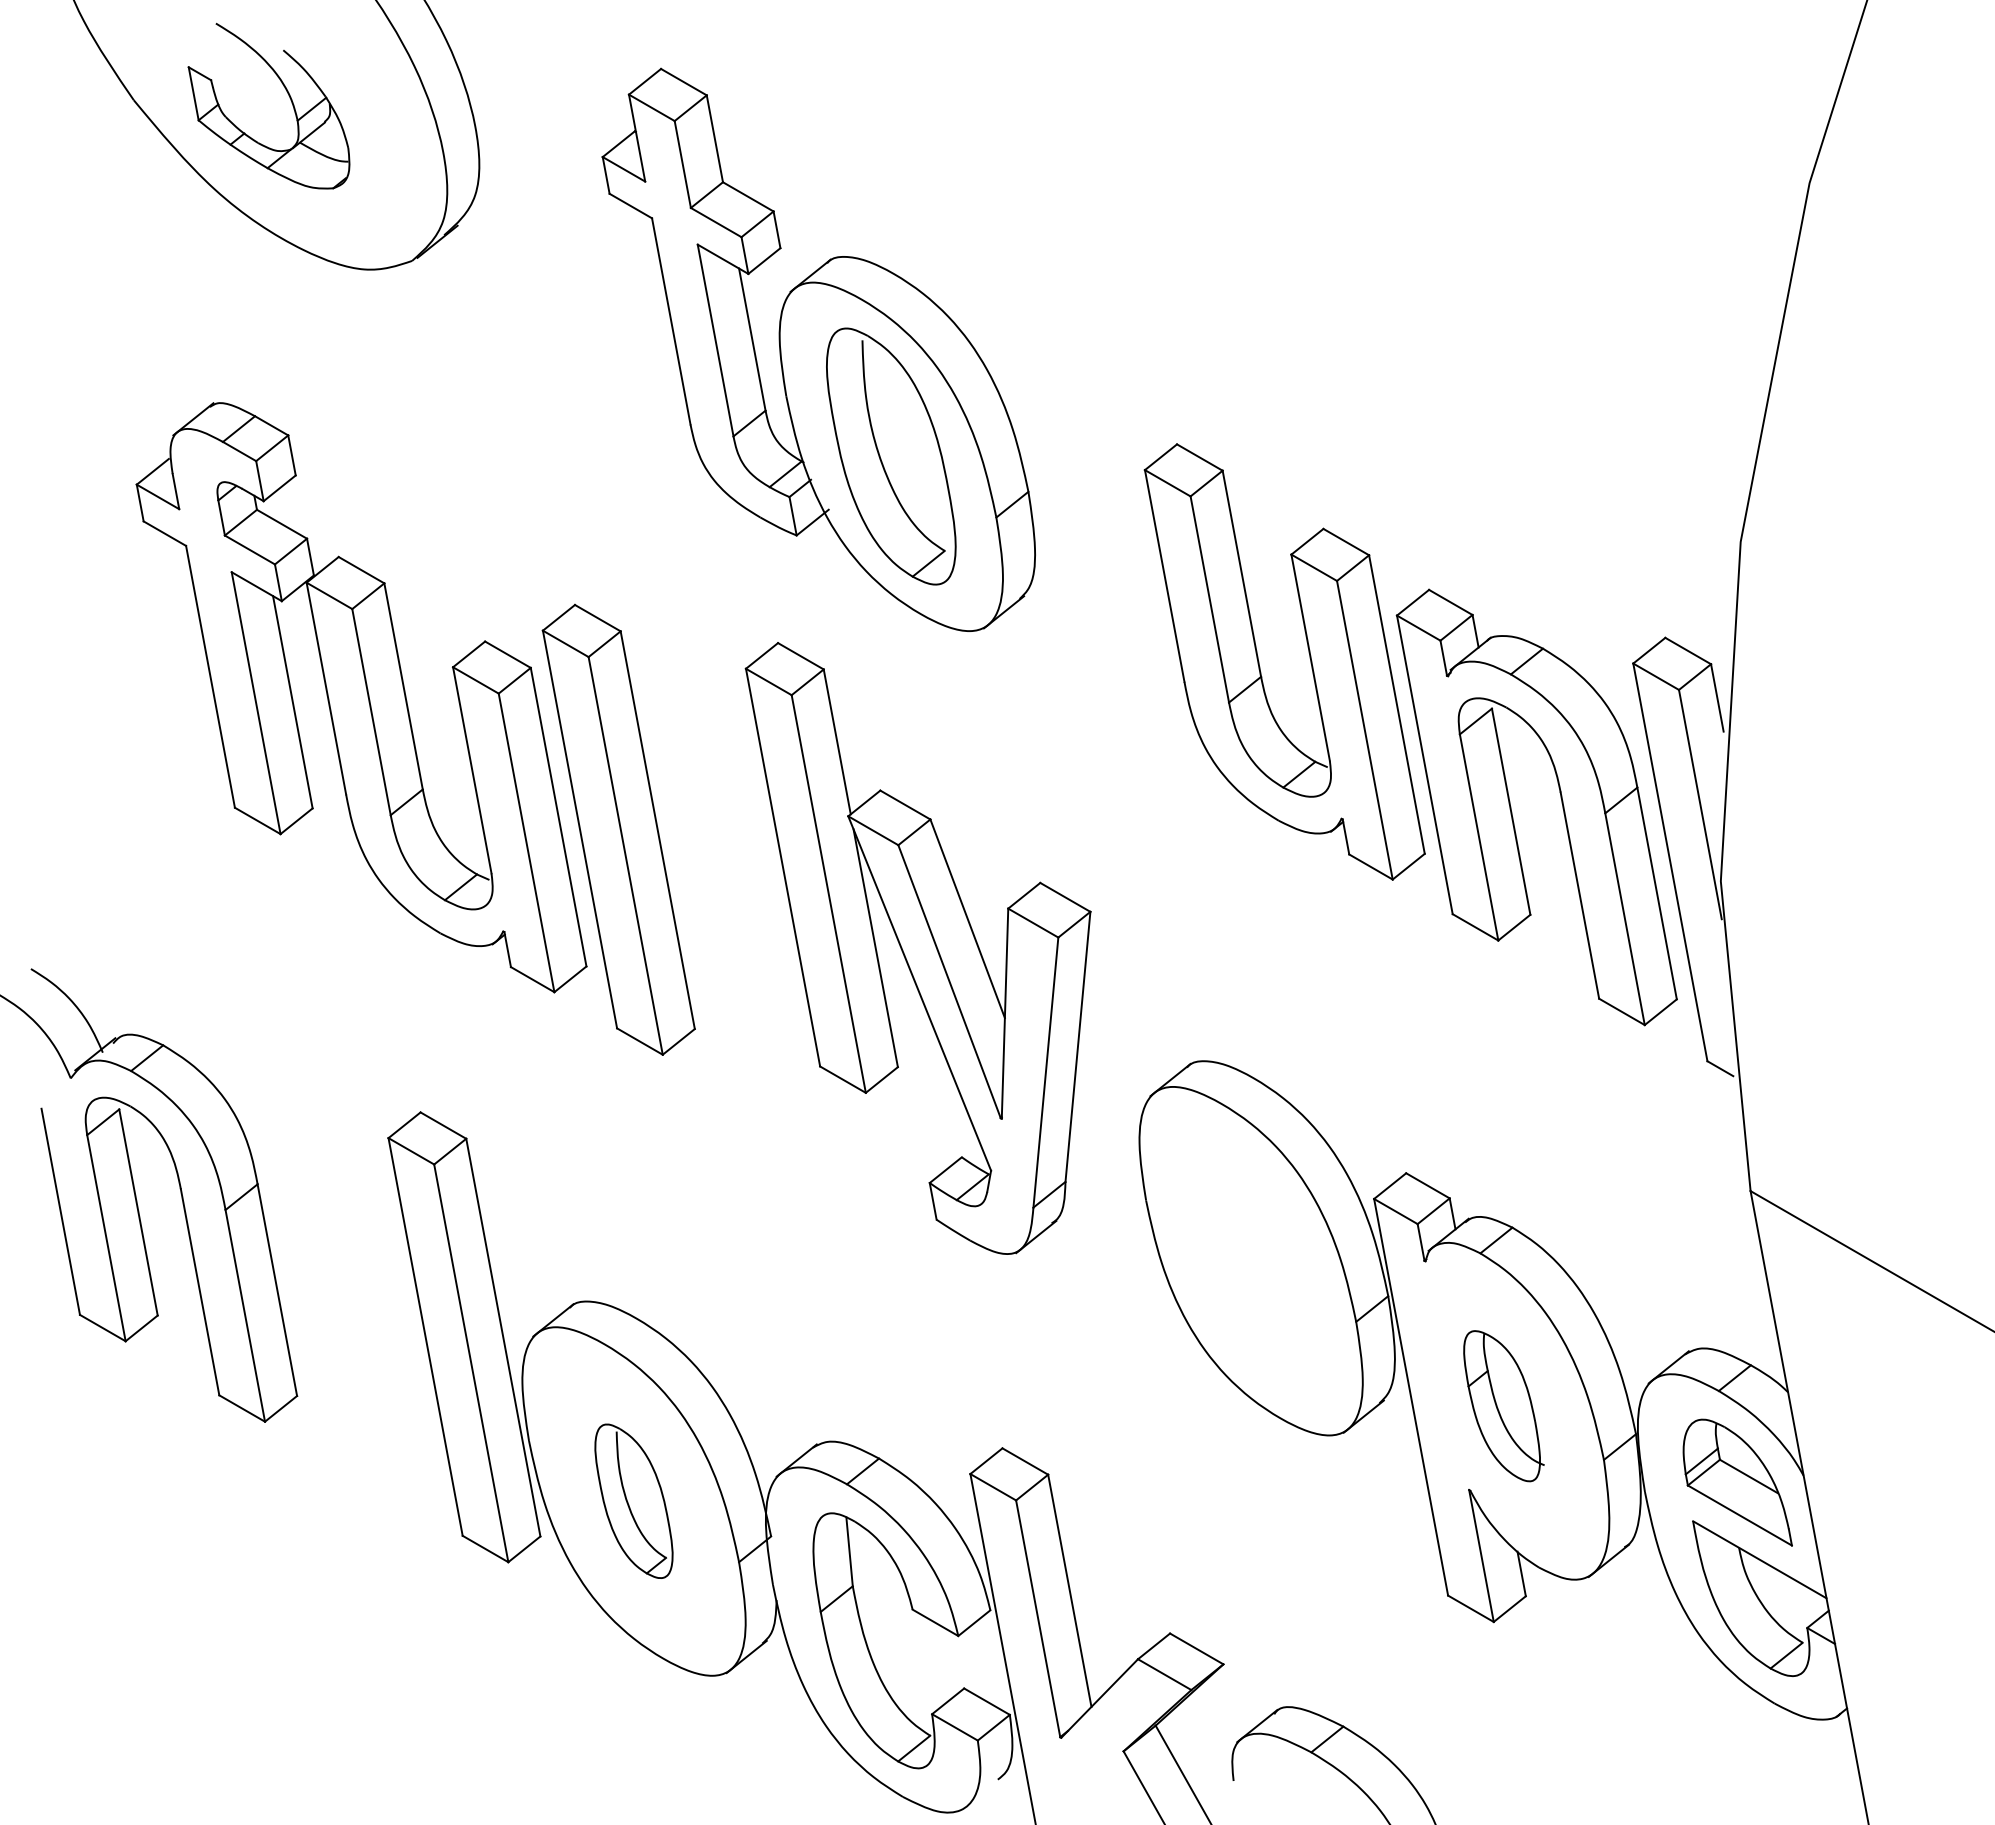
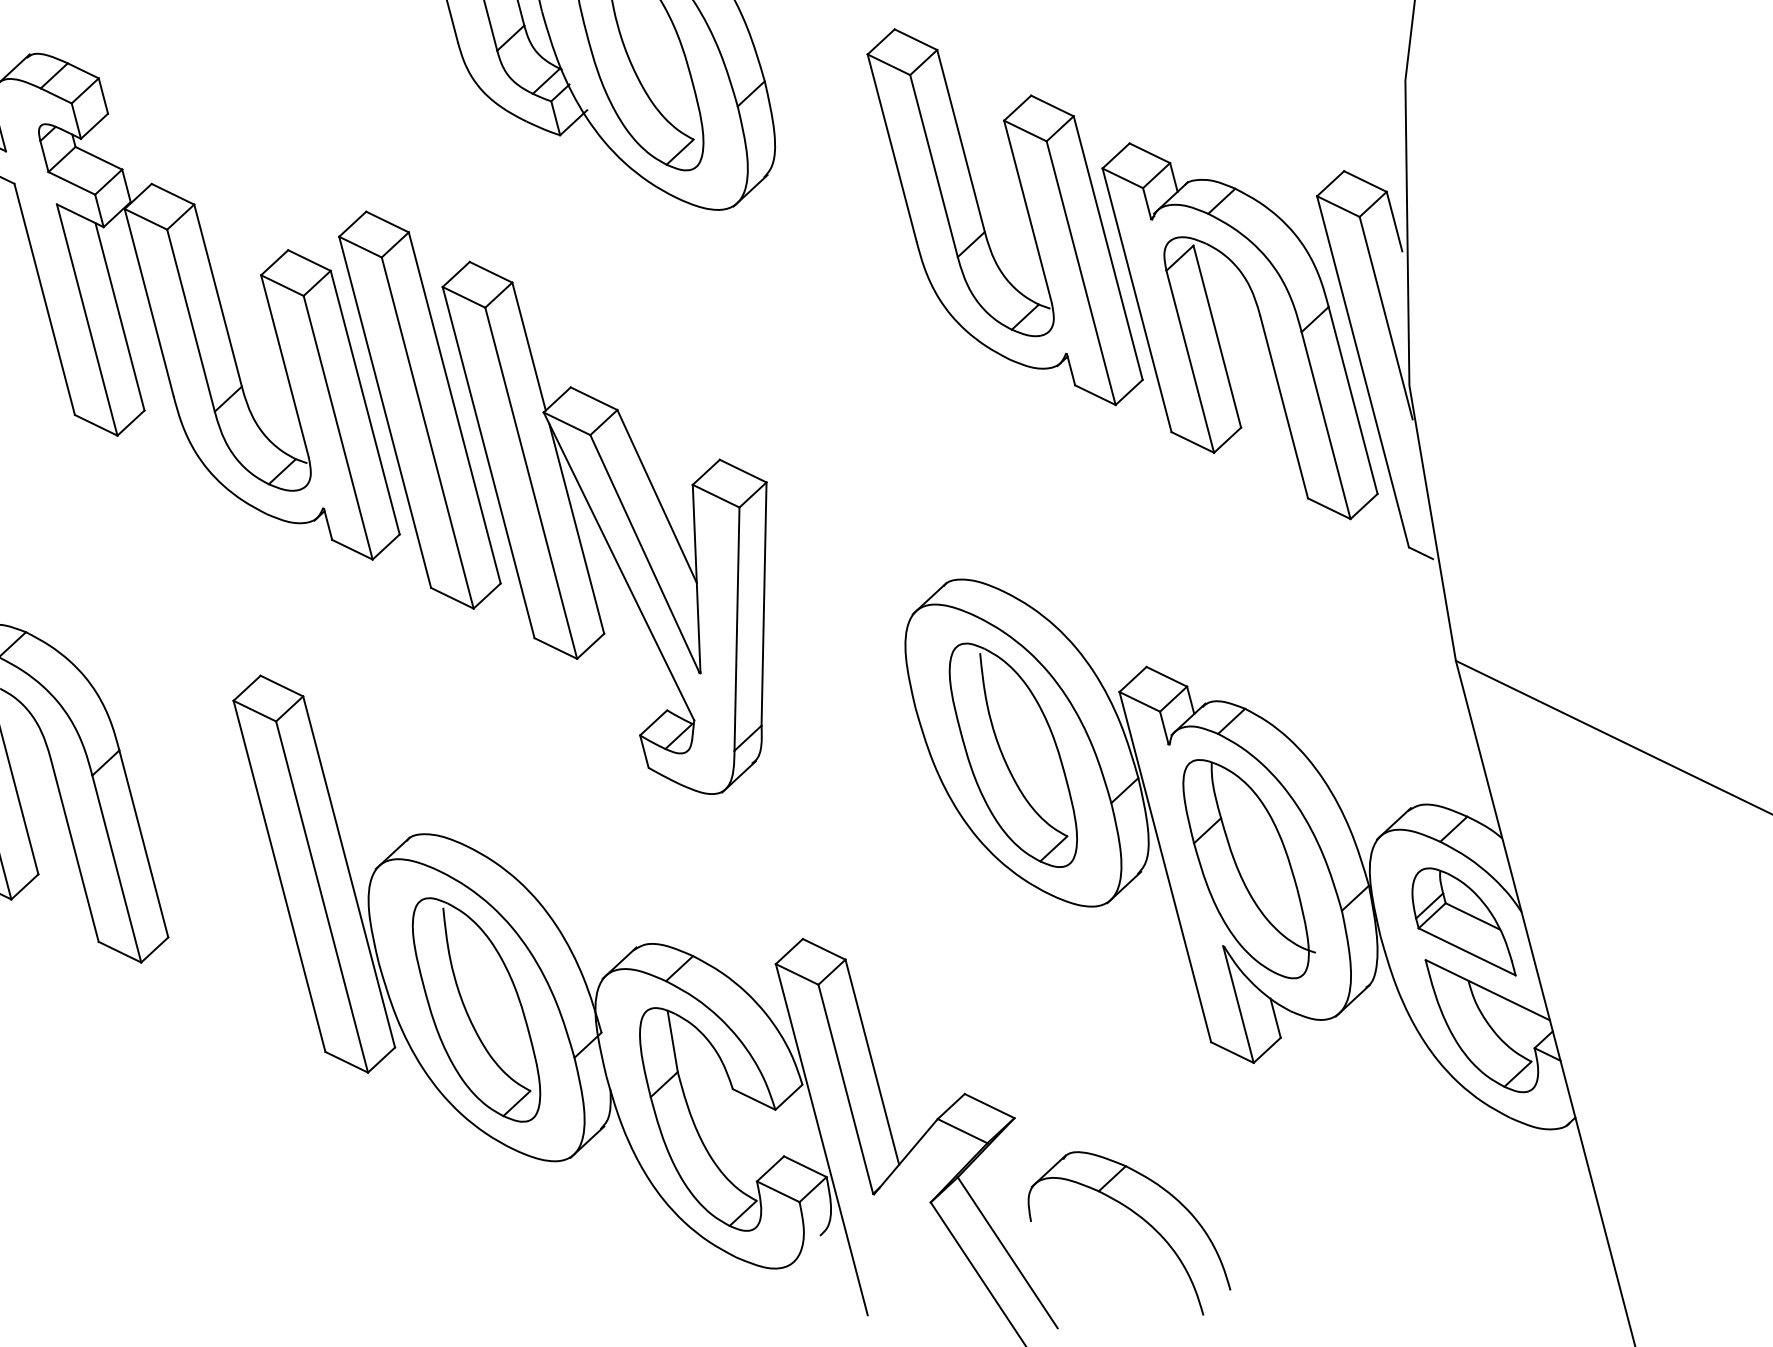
part: (917, 948) -> (614, 526), moved
part: (1250, 1260) -> (1012, 755), added
part: (1503, 1406) -> (1248, 869), size x1.67
part: (633, 1501) -> (476, 1010), size x1.67

